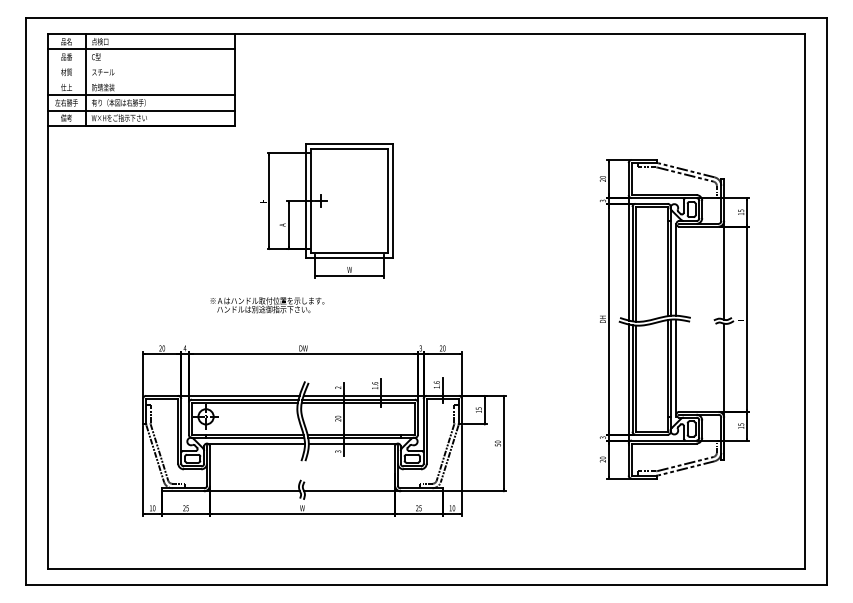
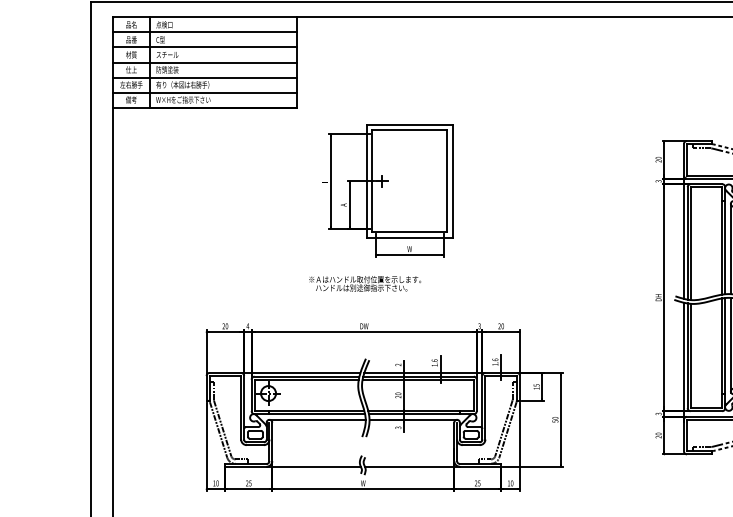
line: (140, 64) -> (204, 47), added
line: (140, 80) -> (204, 62), added
text: (267, 305) -> (365, 284), moved

